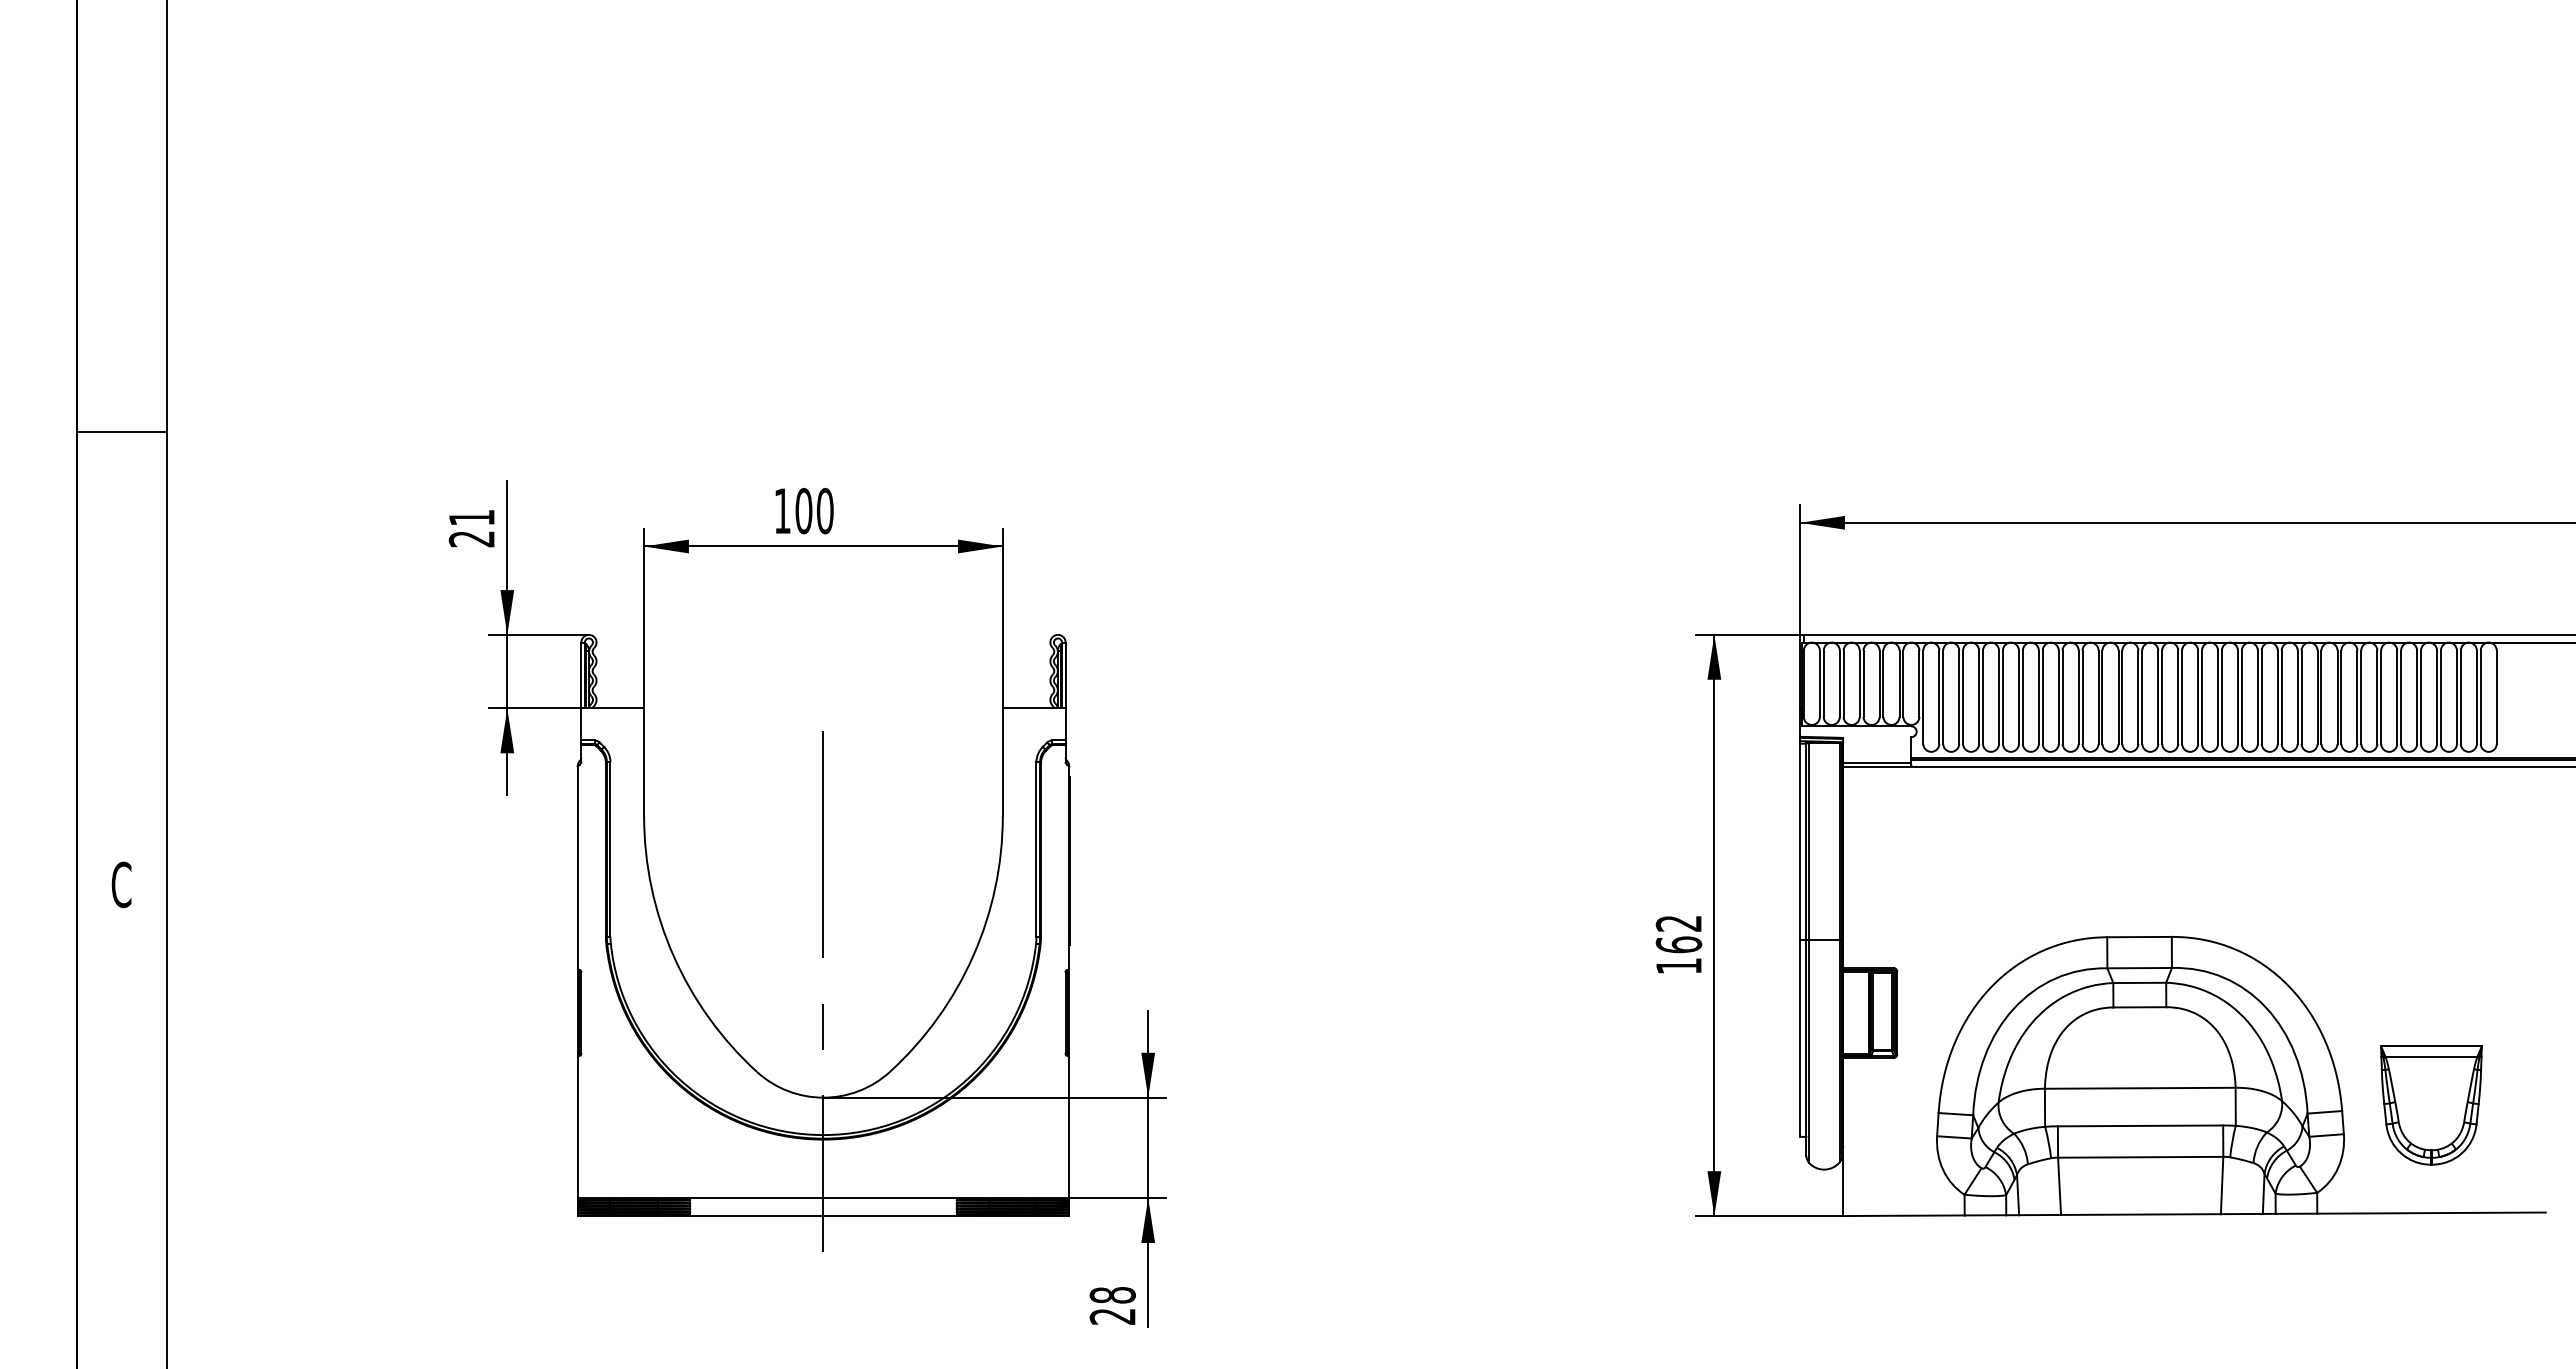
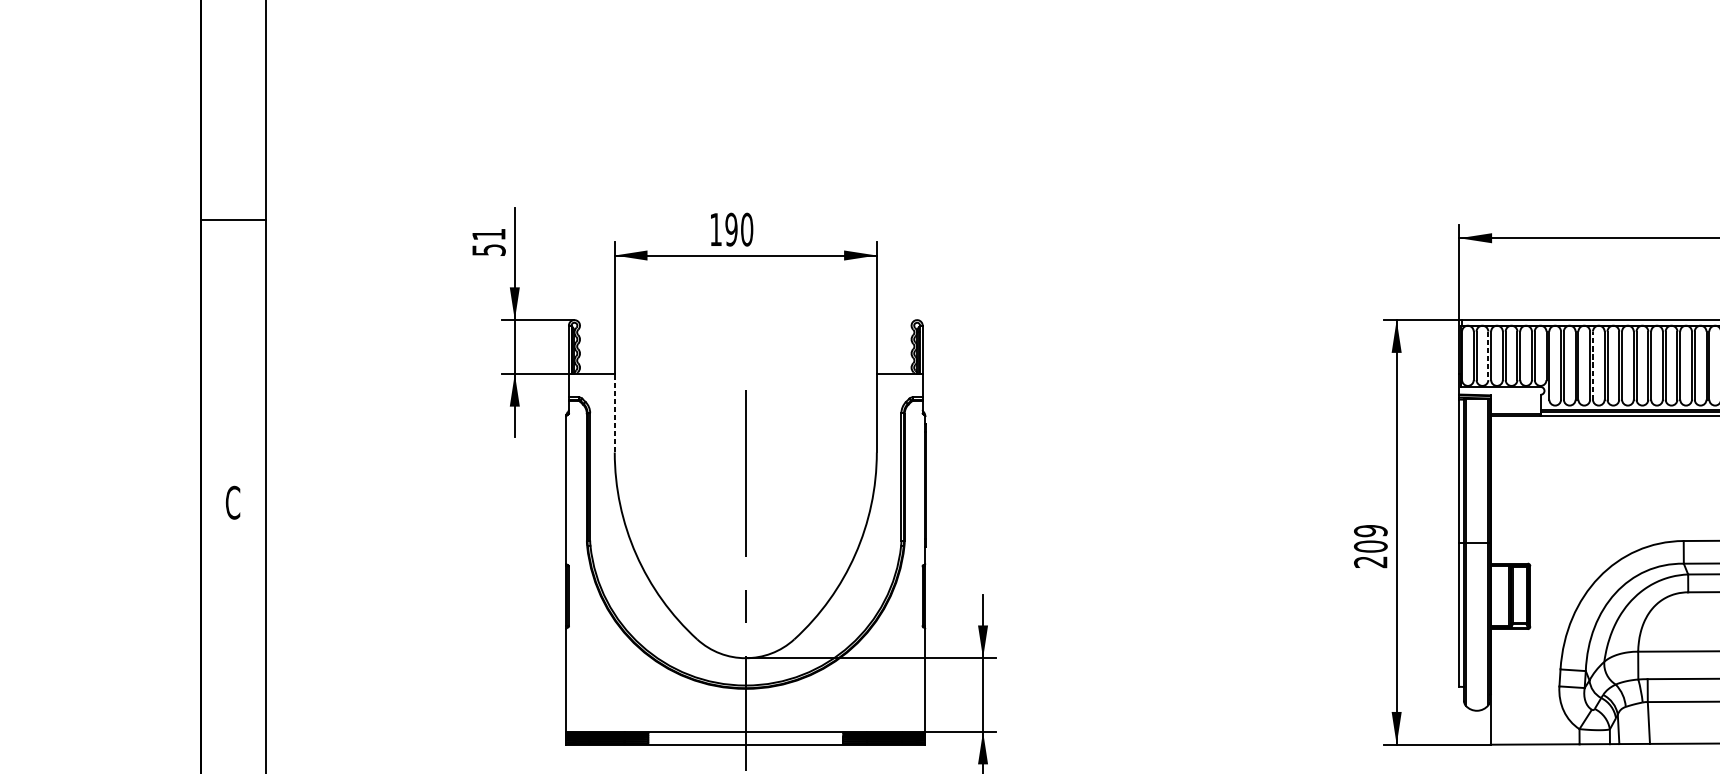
line: (121, 431) -> (232, 220), moved
text: (803, 511) -> (731, 229), 100 -> 190
text: (471, 539) -> (488, 250), 21 -> 51
line: (1839, 684) -> (1488, 356), solid -> dashed
line: (1983, 697) -> (1593, 365), solid -> dashed
line: (644, 762) -> (615, 413), solid -> dashed
text: (1678, 944) -> (1370, 546), 162 -> 209

